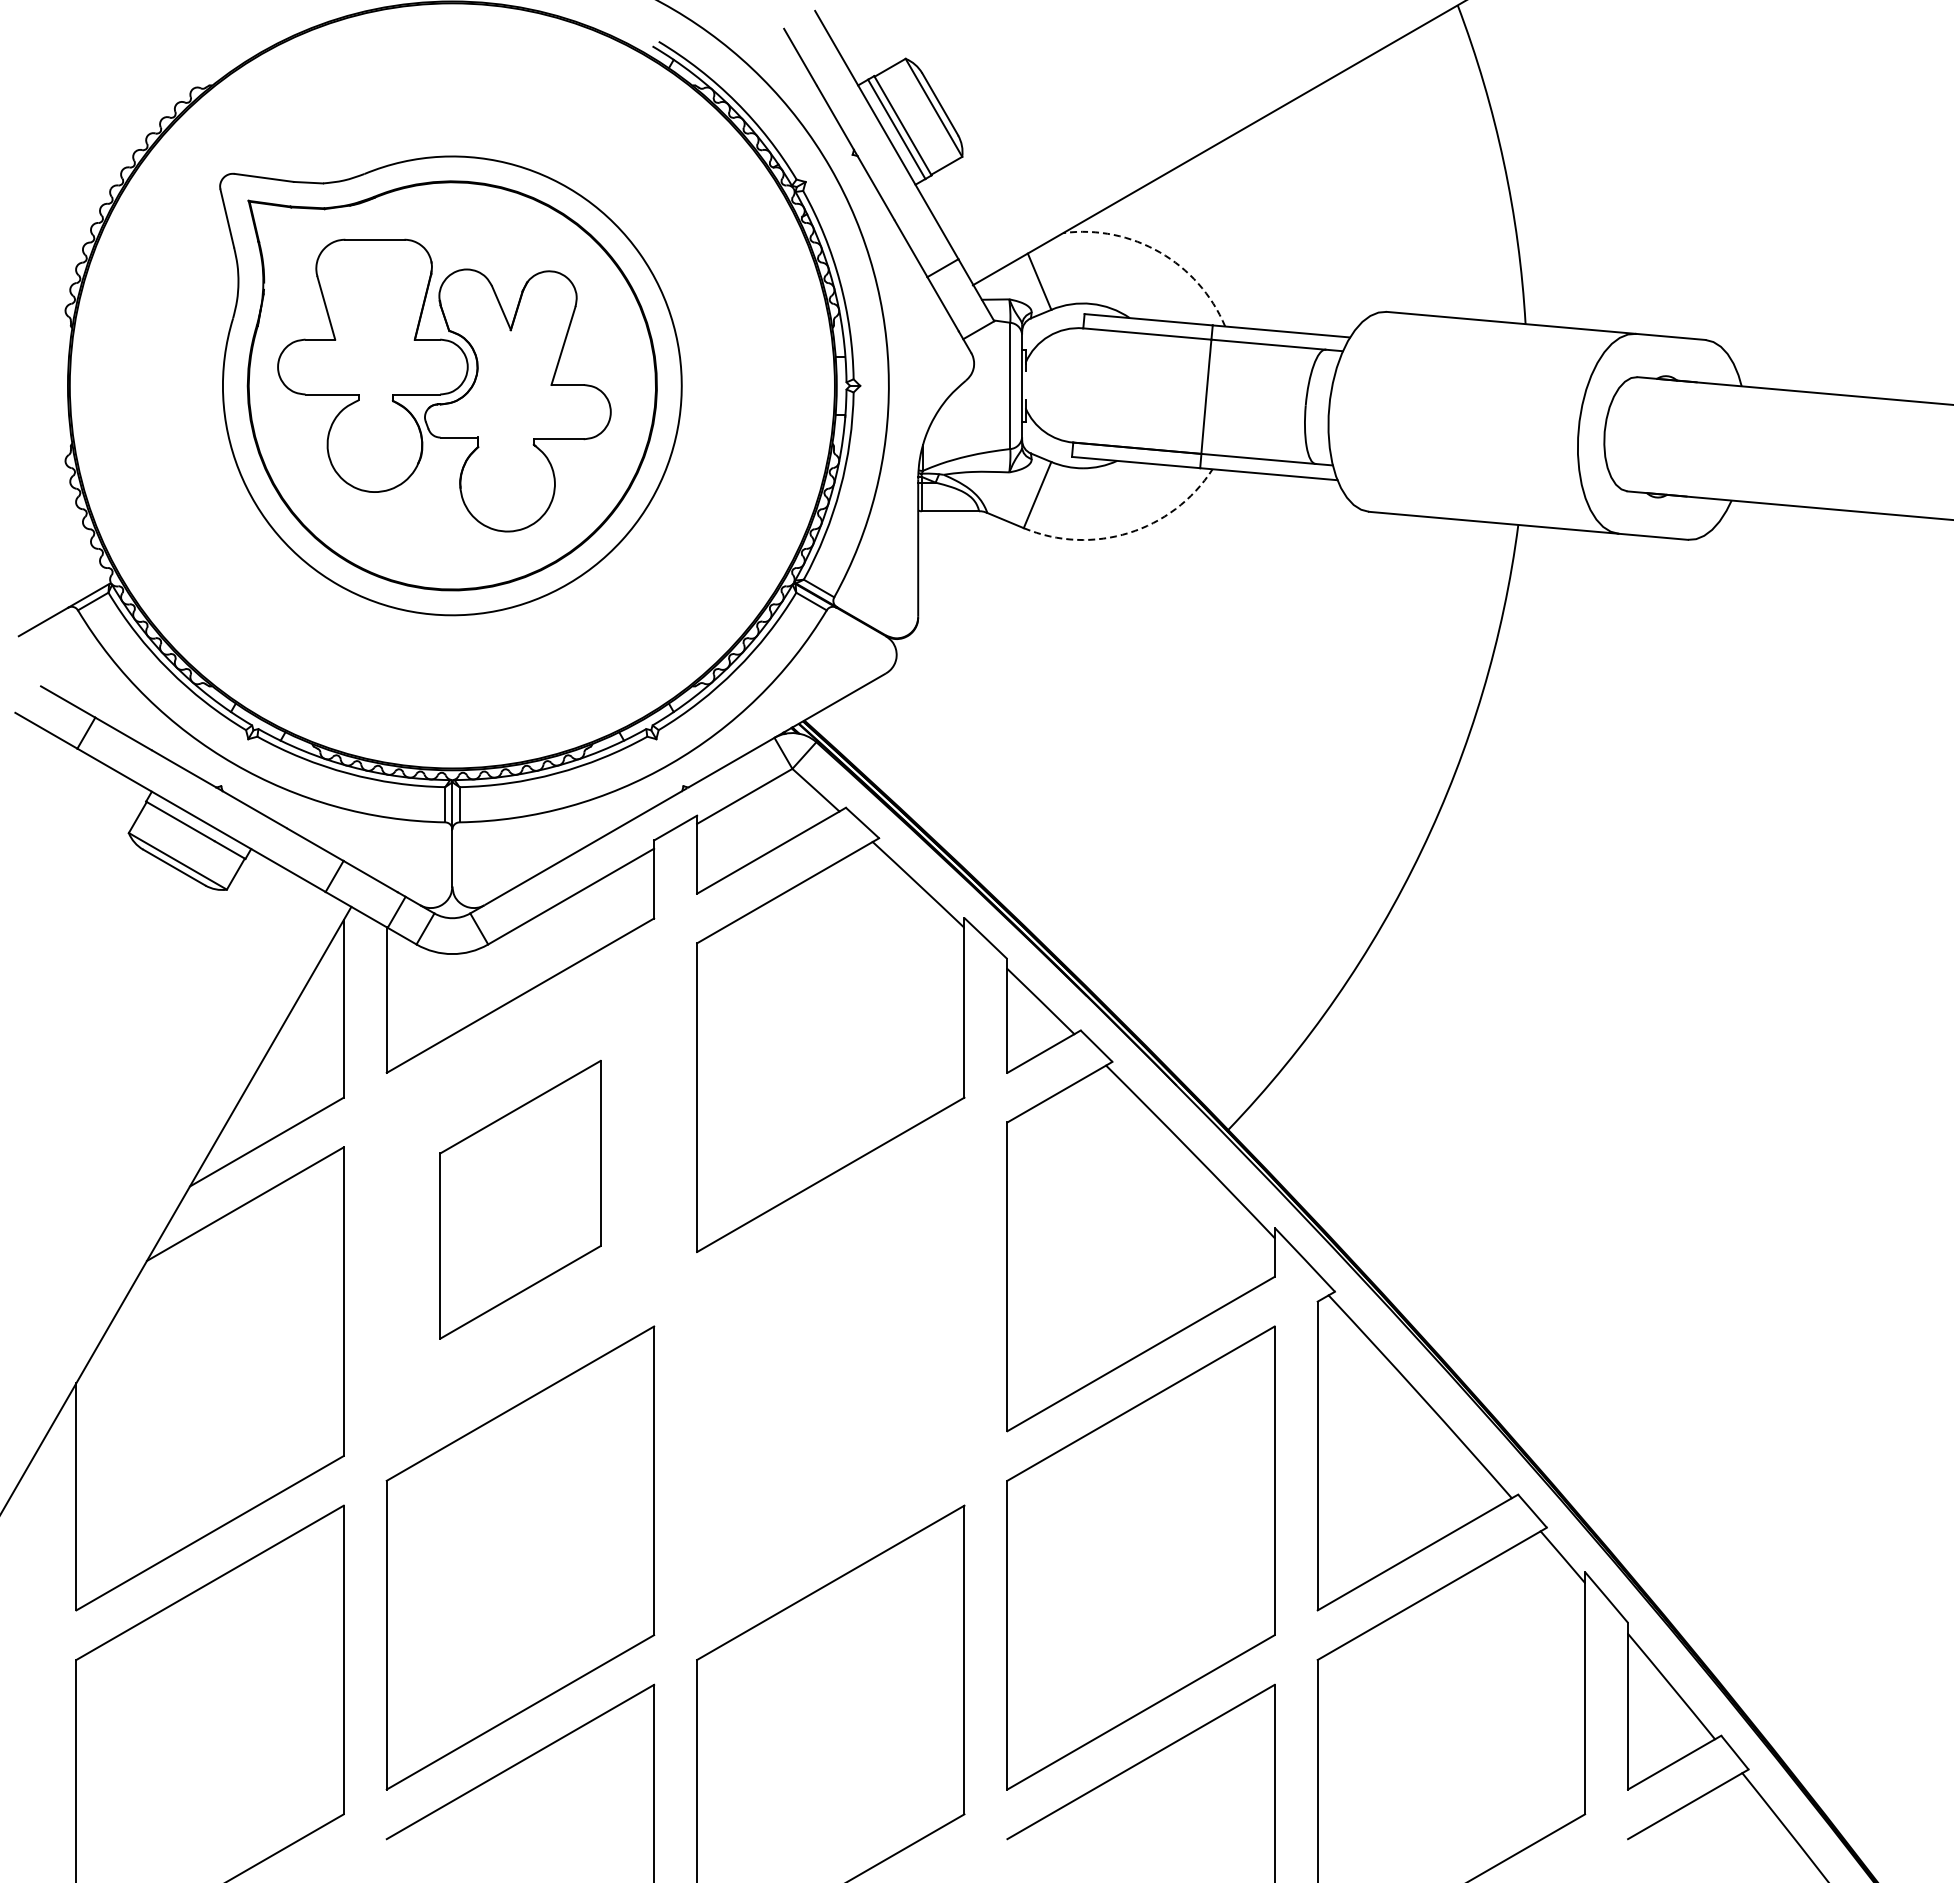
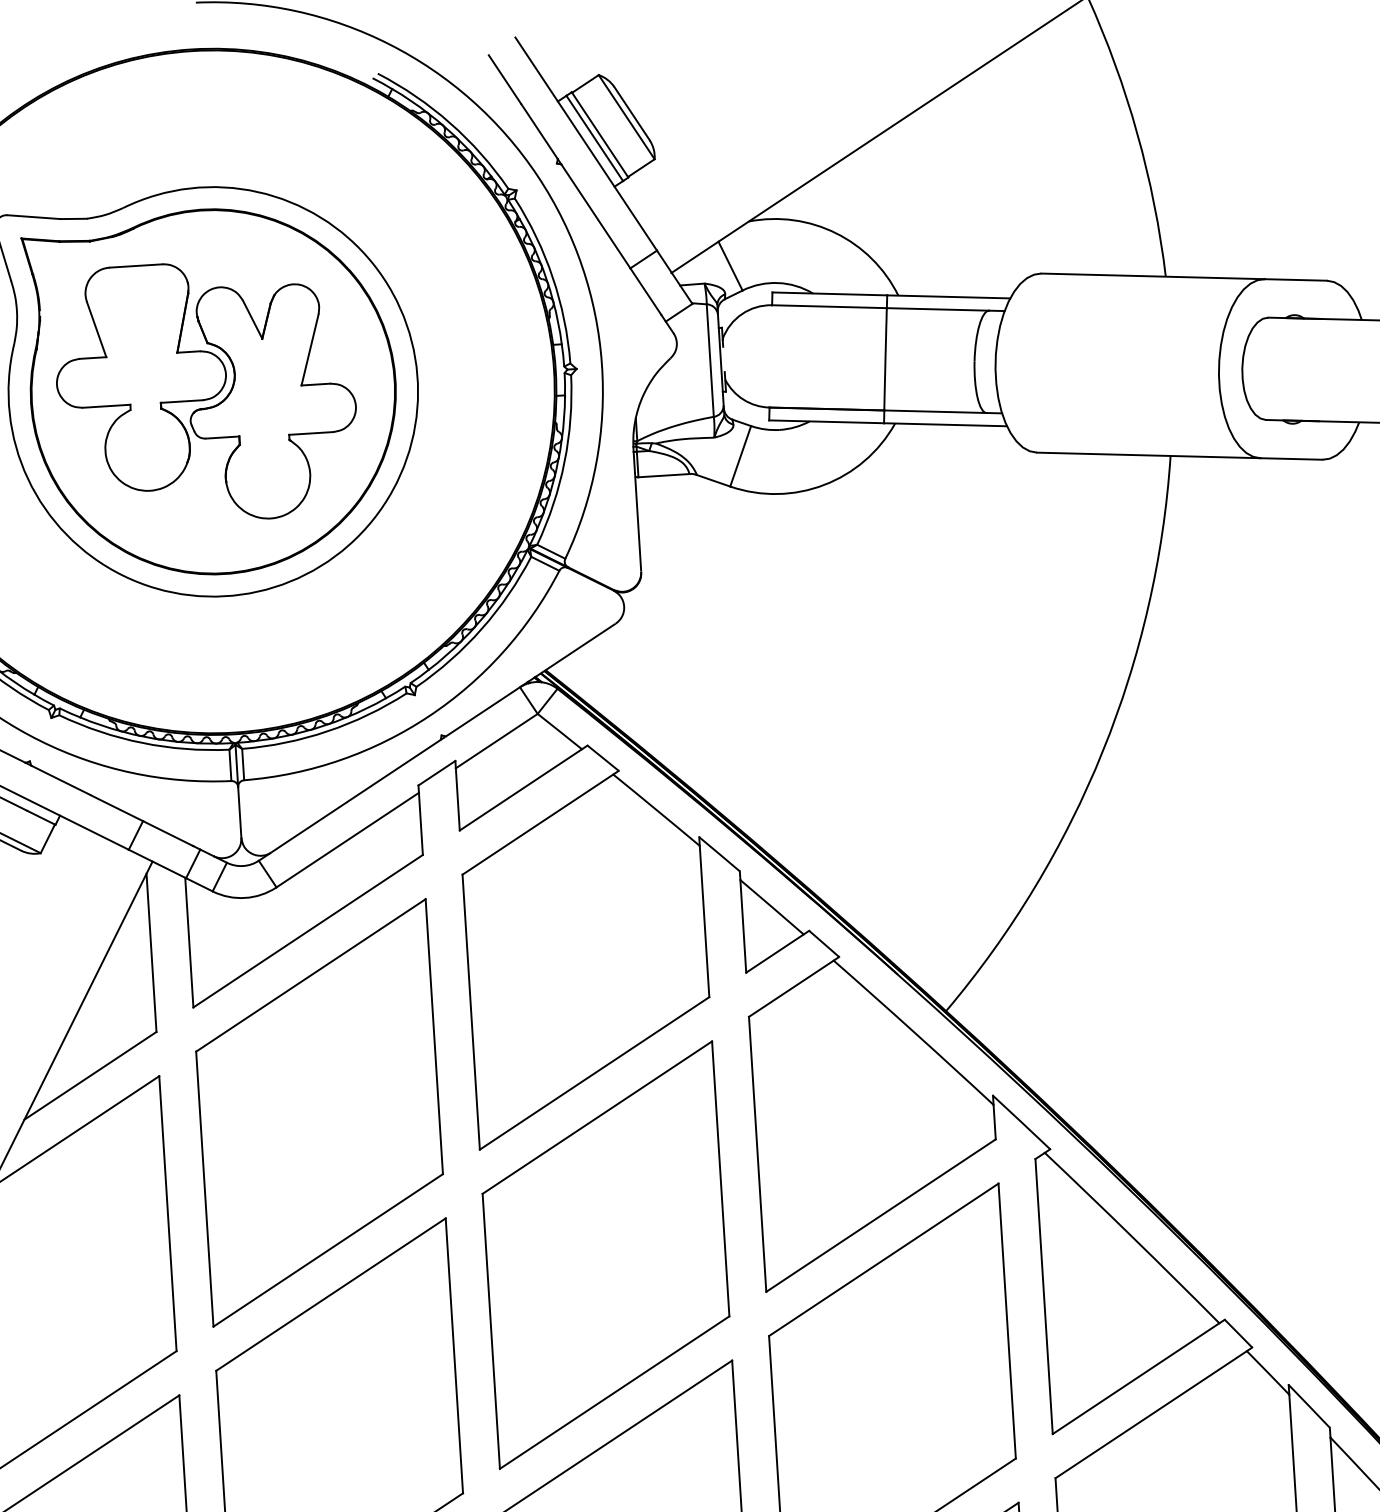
arc: (1159, 252) -> (835, 233), dashed -> solid
arc: (1128, 533) -> (823, 485), dashed -> solid
part: (520, 1199) -> (319, 1112), size x1.67
part: (830, 1378) -> (605, 1254), added

